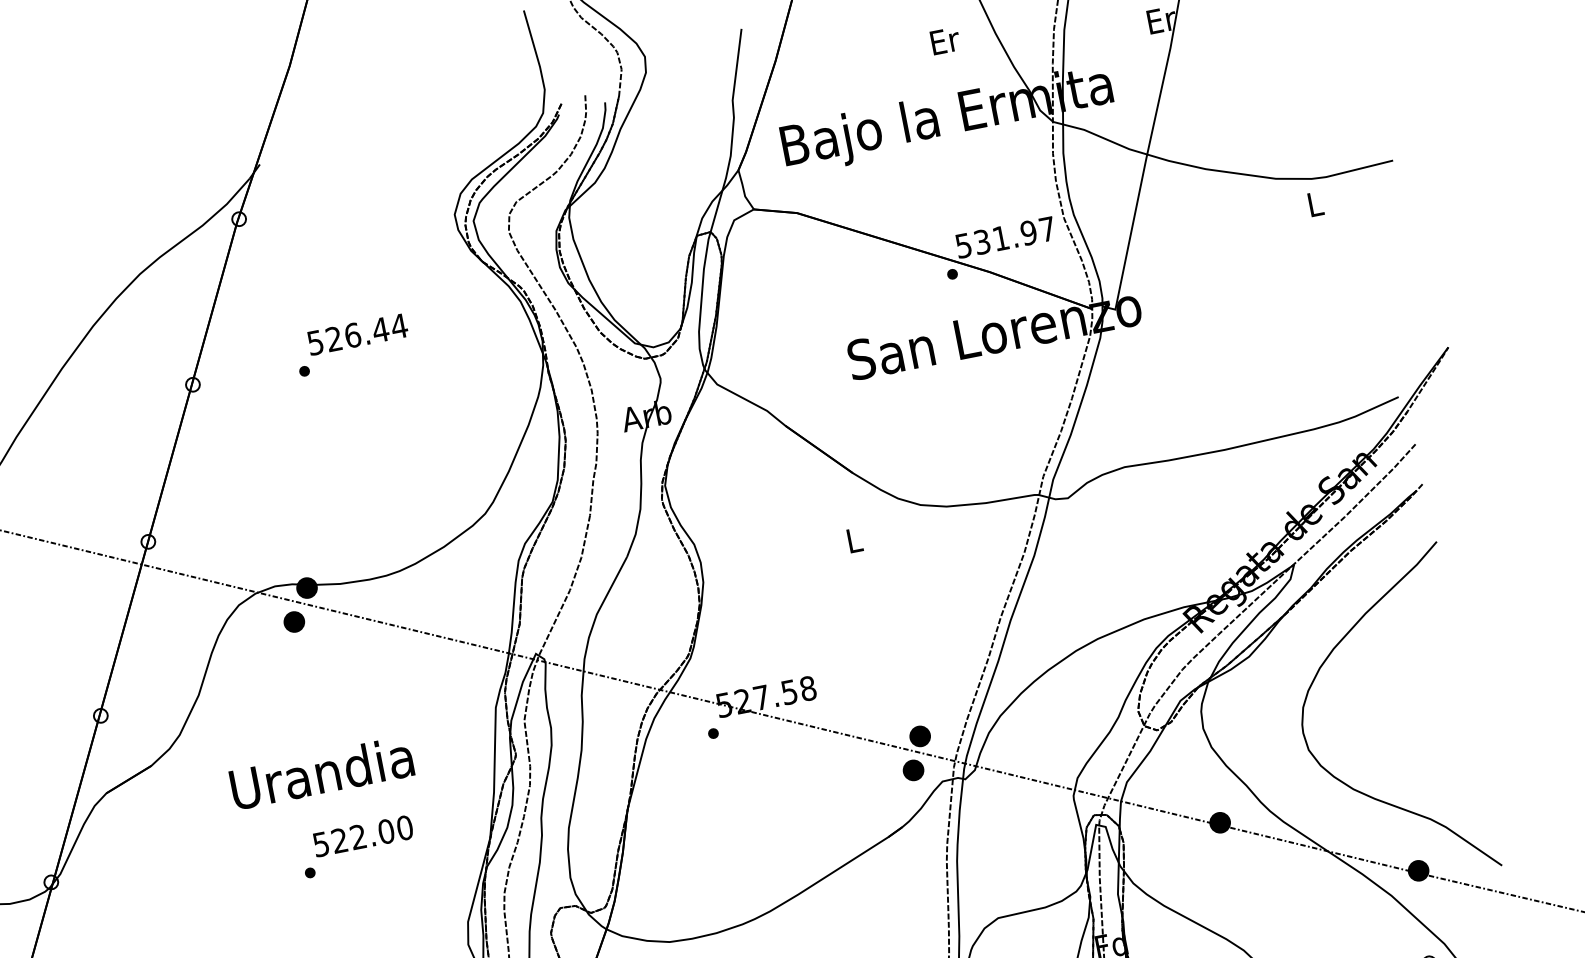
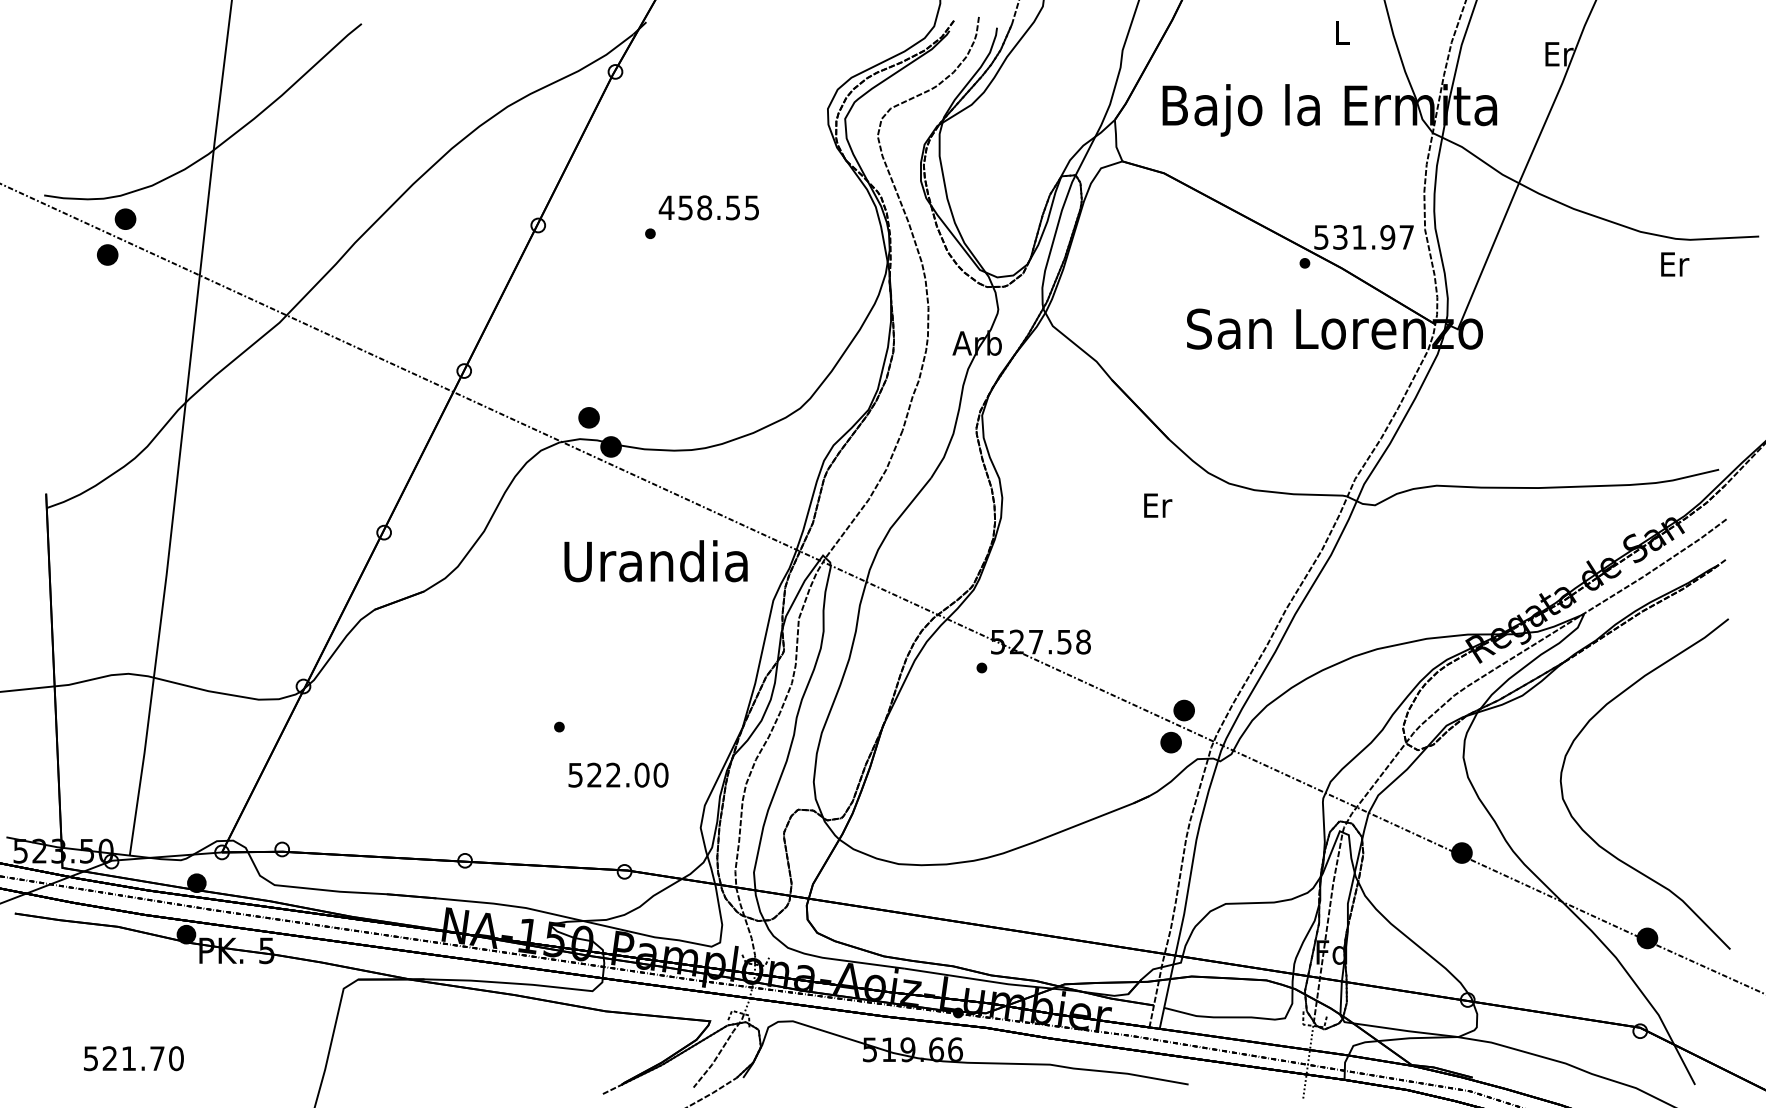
text: (945, 40) -> (1343, 32), Er -> L
text: (1316, 204) -> (1675, 264), L -> Er
text: (356, 334) -> (708, 207), 526.44 -> 458.55
text: (855, 540) -> (1158, 505), L -> Er
part: (293, 621) -> (588, 417), moved
text: (321, 773) -> (655, 561), moved
text: (363, 835) -> (618, 774), moved

